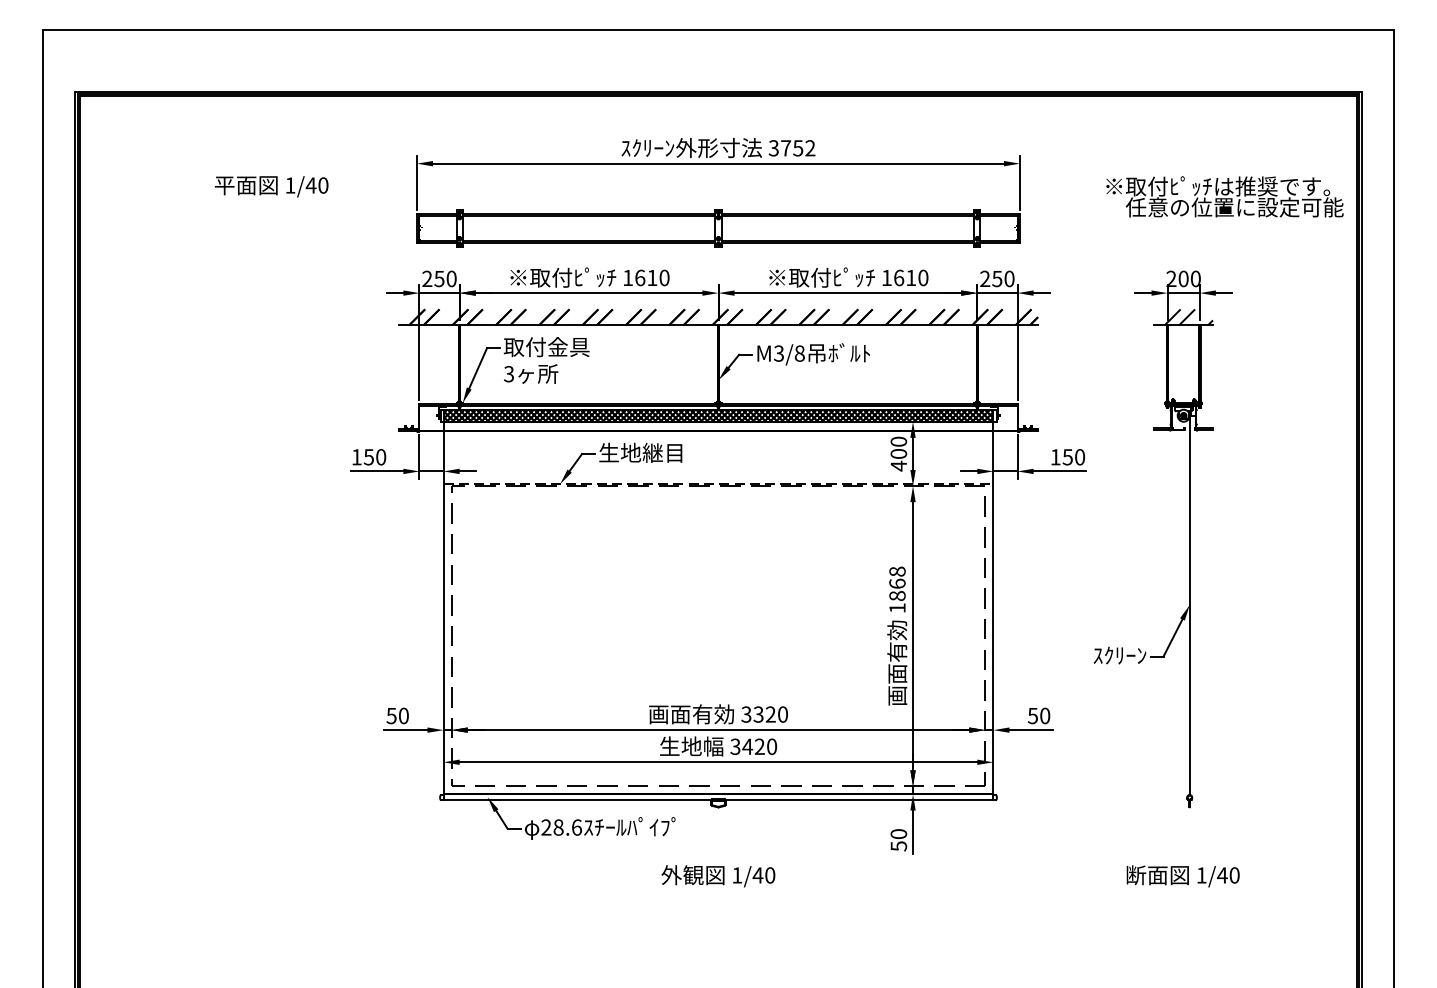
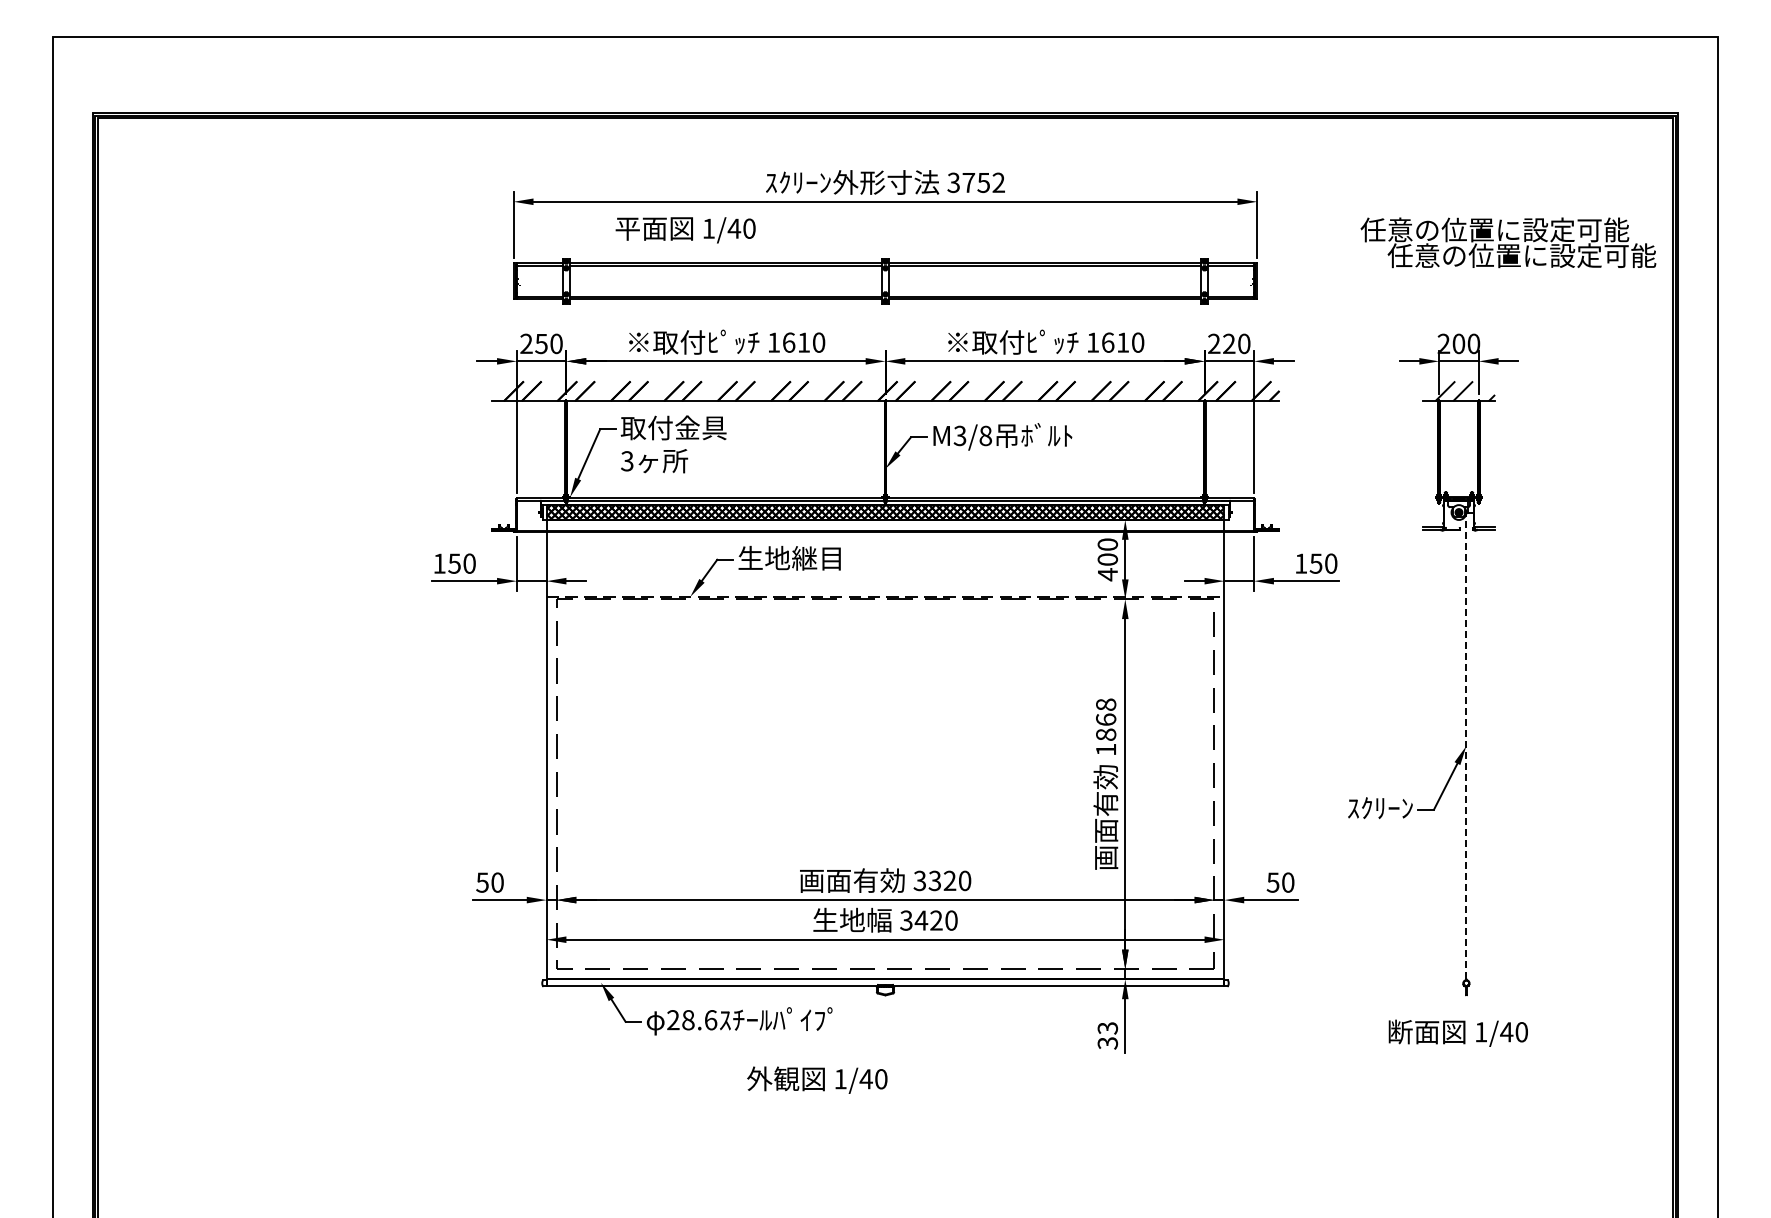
text: (271, 186) -> (685, 230), moved
text: (1216, 186) -> (1499, 229), ※取付ﾋﾟｯﾁは推奨です。 -> 任意の位置に設定可能
text: (996, 278) -> (1228, 343), 250 -> 220
line: (1189, 604) -> (1466, 745), solid -> dashed
text: (898, 839) -> (1107, 1035), 50 -> 33
text: (718, 875) -> (817, 1079), moved
text: (1182, 875) -> (1457, 1032), moved

